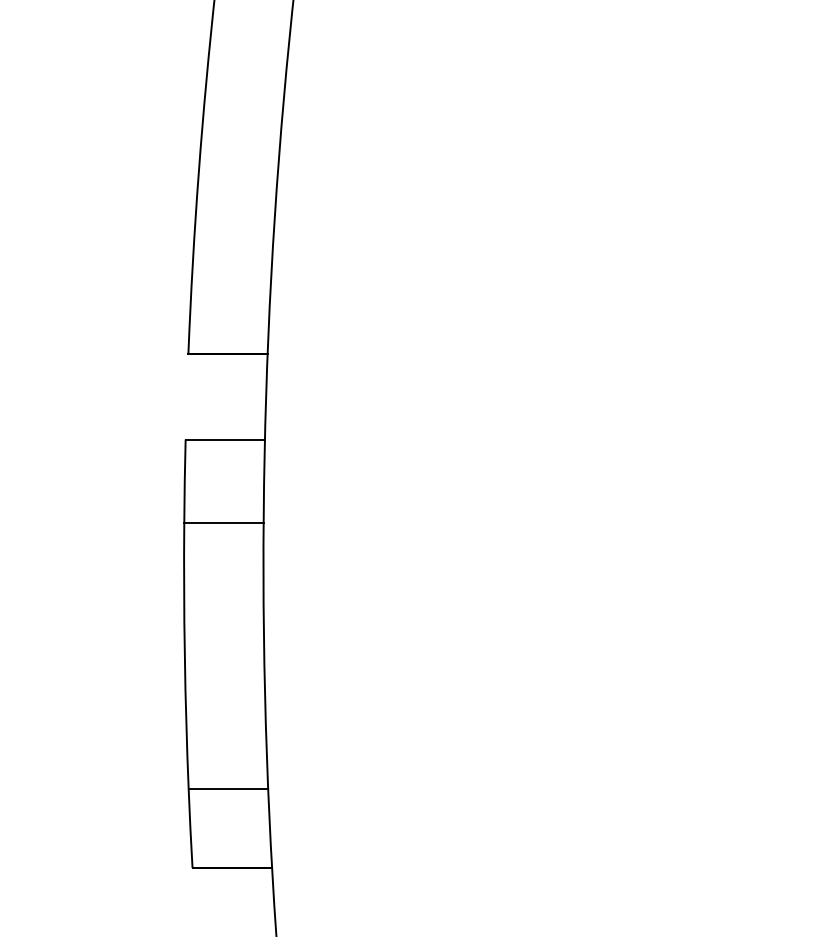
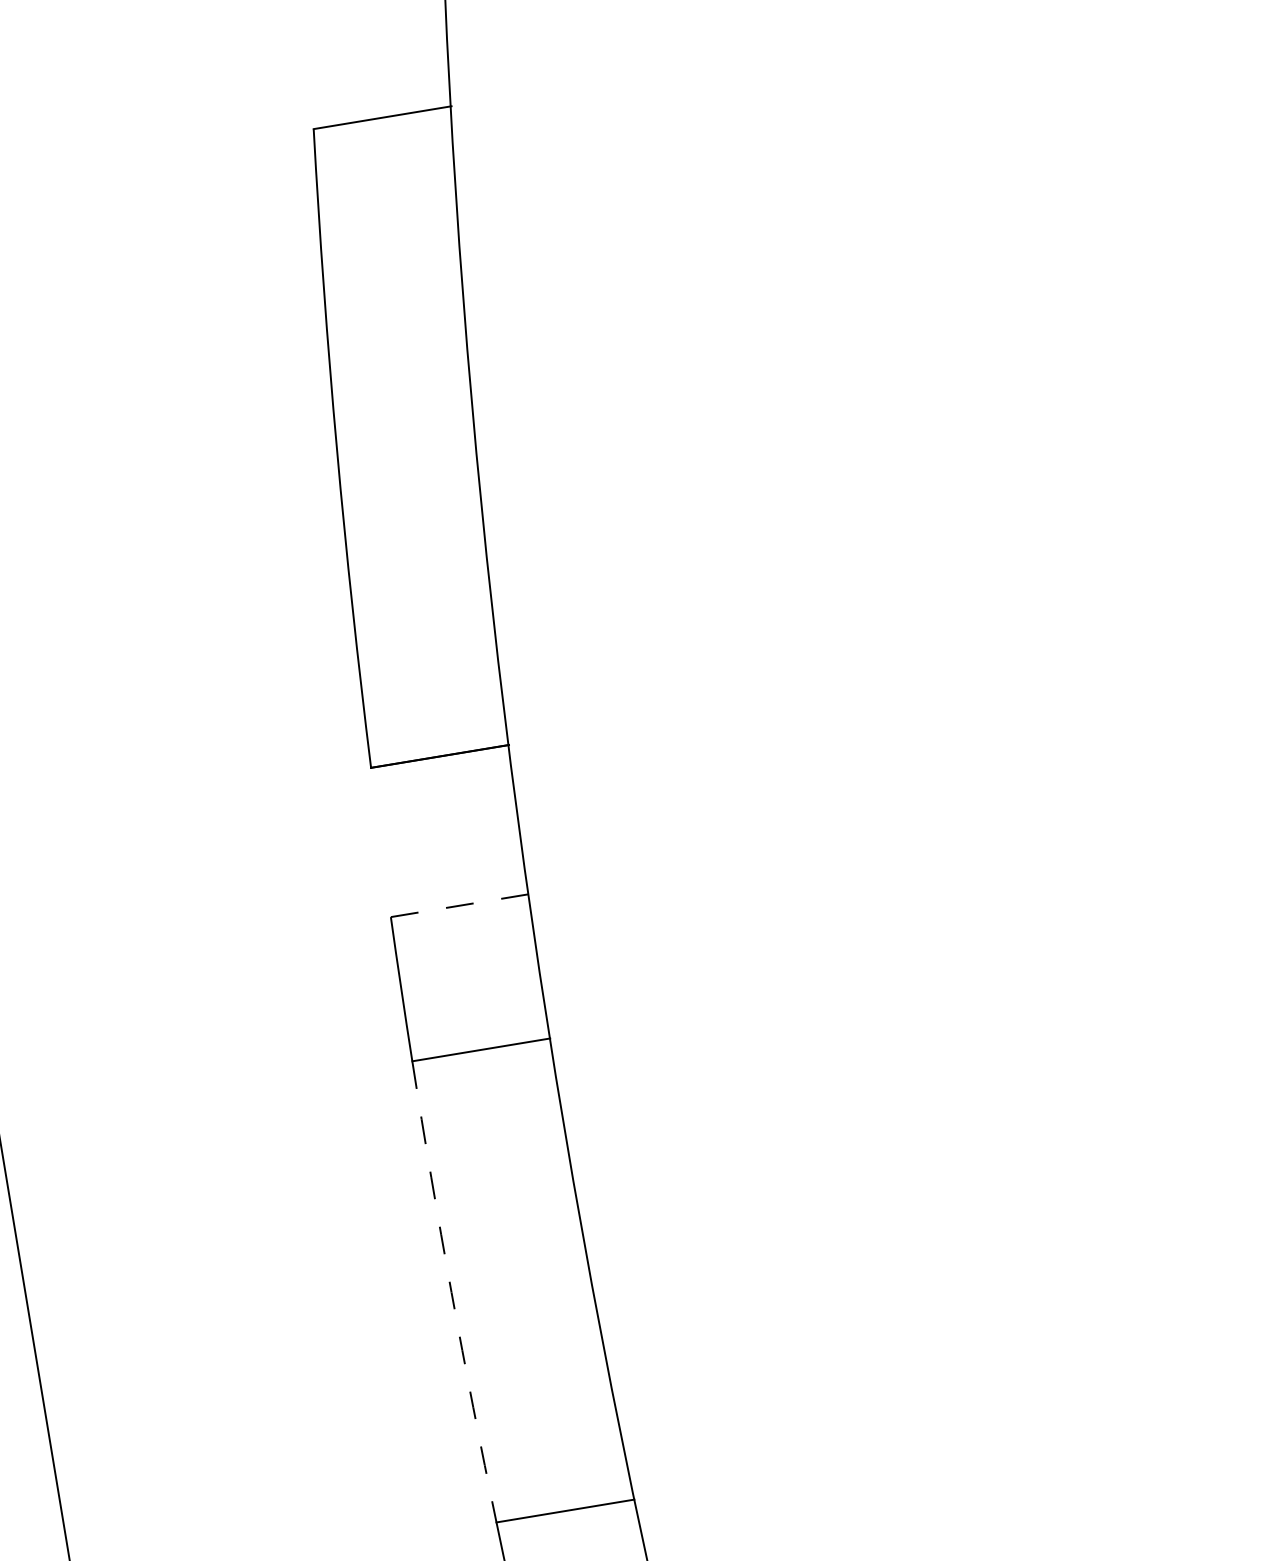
line: (225, 439) -> (459, 905), solid -> dashed
arc: (184, 656) -> (451, 1293), solid -> dashed

